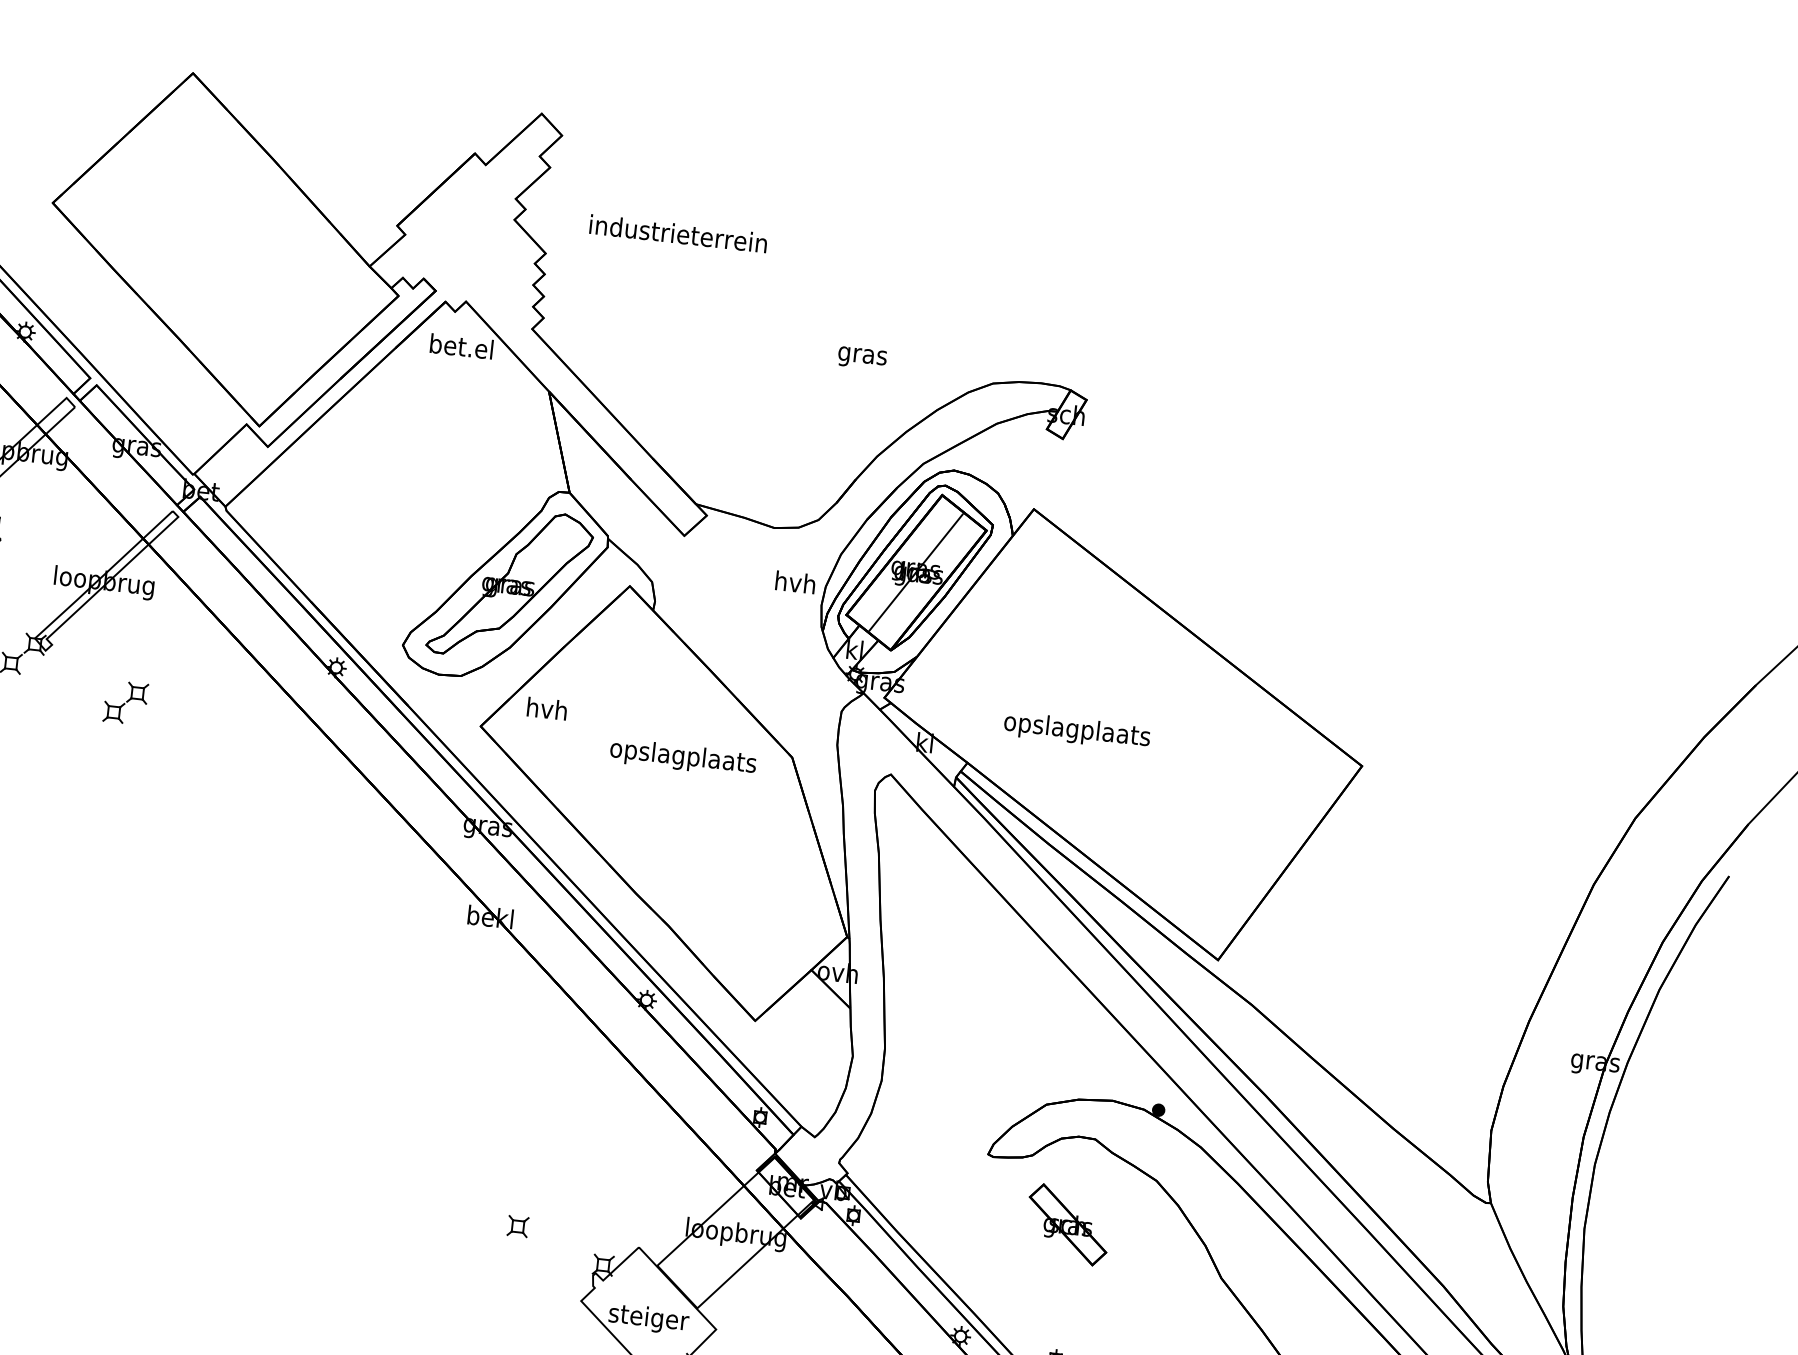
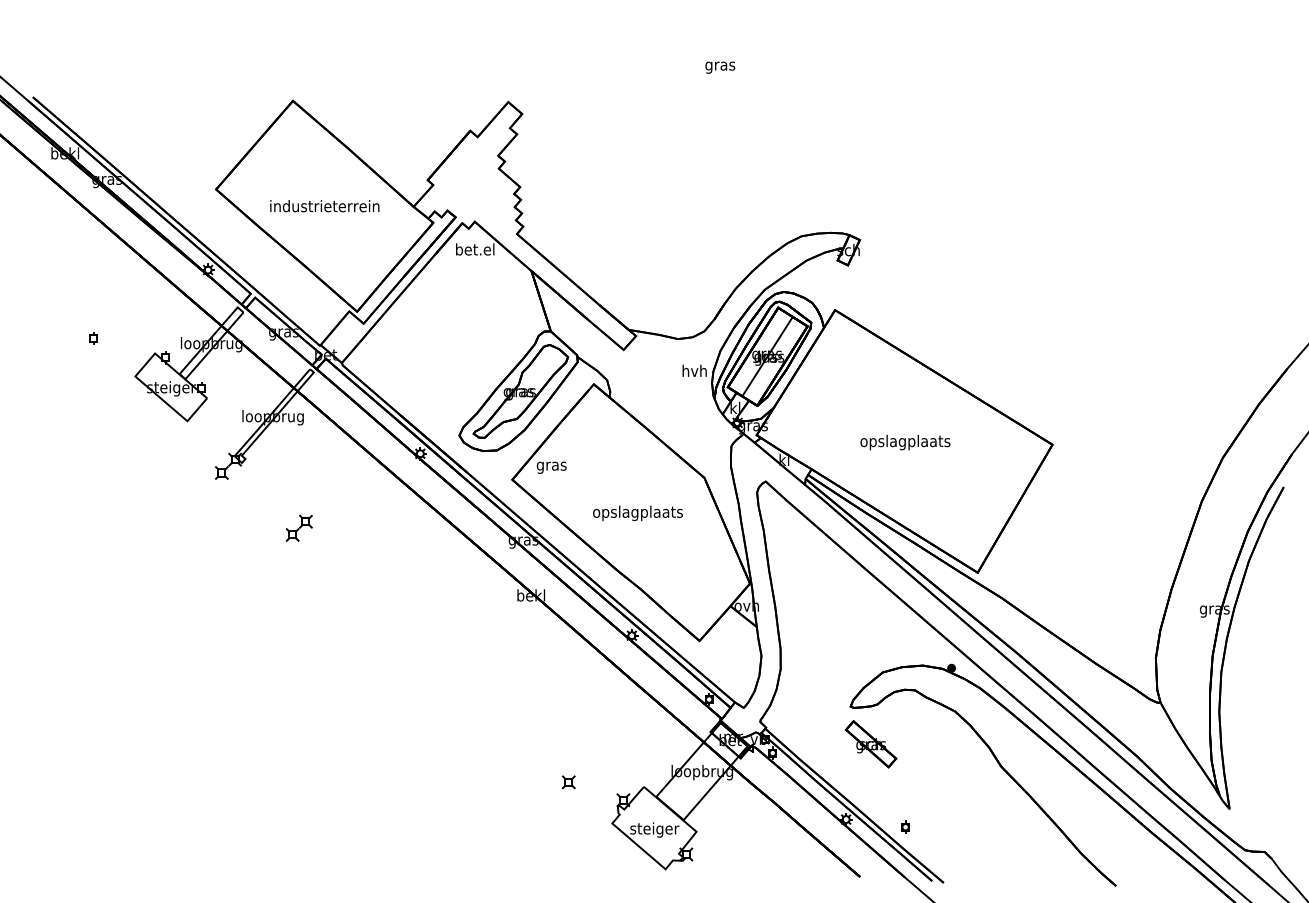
text: (677, 234) -> (324, 206), moved
text: (862, 358) -> (720, 67), moved
part: (124, 701) -> (298, 527), moved
text: (546, 710) -> (551, 465), hvh -> gras
text: (1077, 731) -> (905, 442), moved
text: (682, 757) -> (637, 513), moved
part: (1067, 1225) -> (870, 744), moved

